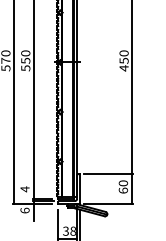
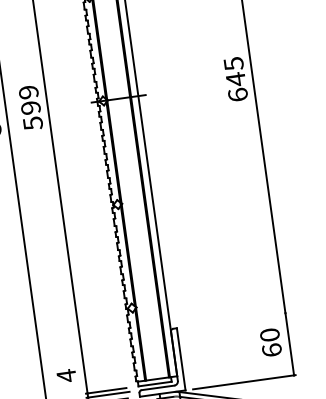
text: (25, 56) -> (29, 98), 550 -> 599
text: (123, 60) -> (234, 78), 450 -> 645
line: (107, 174) -> (234, 321), removed

